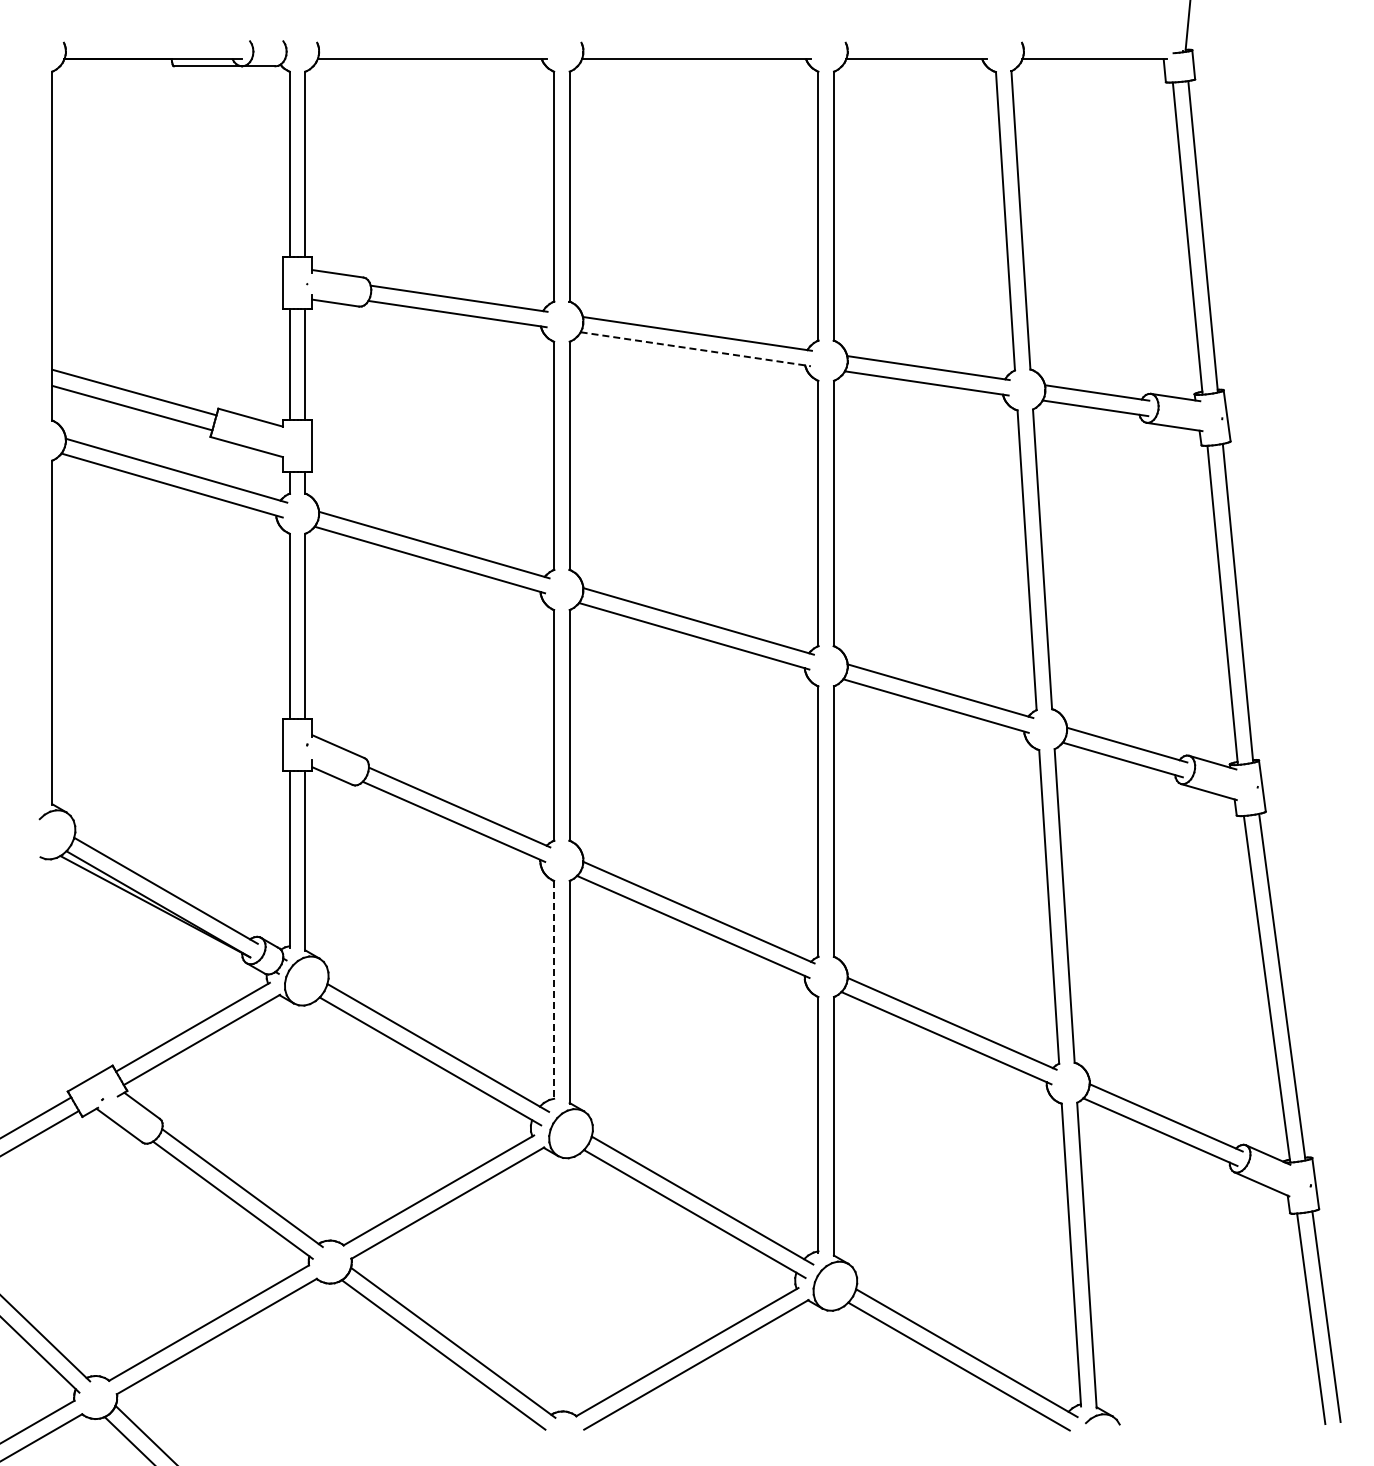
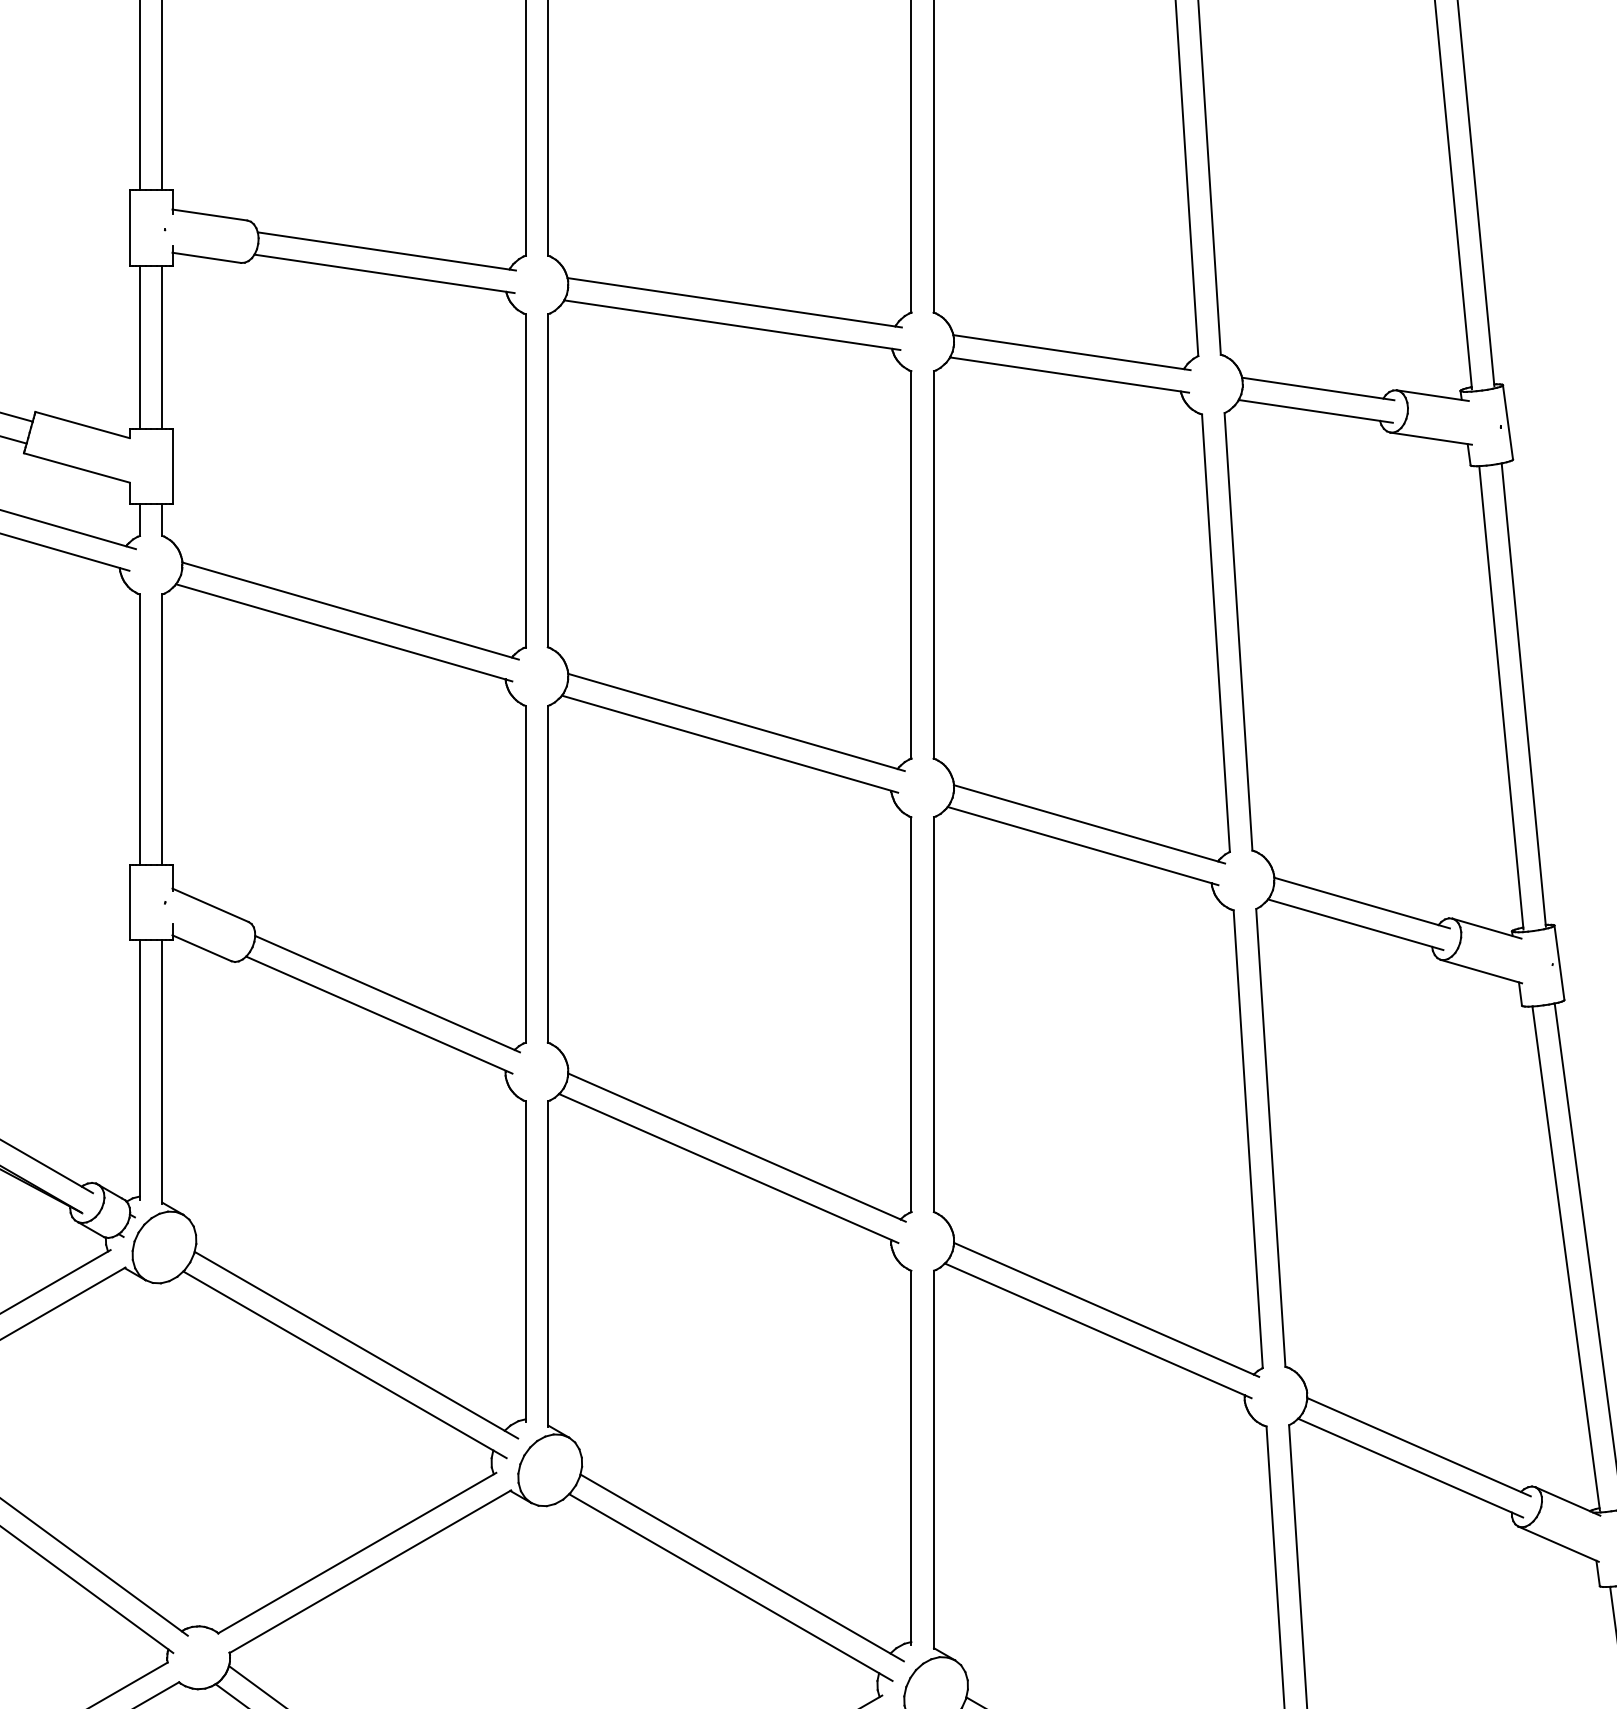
line: (696, 349) -> (733, 325), dashed -> solid
line: (554, 991) -> (526, 1262), dashed -> solid

